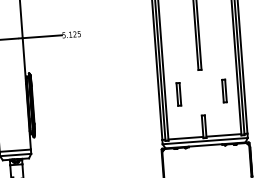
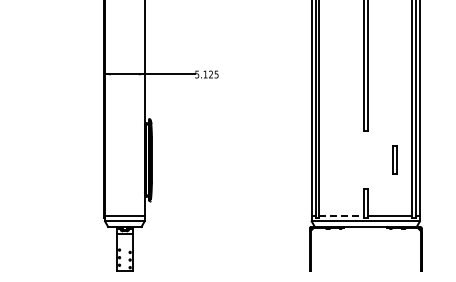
part: (178, 94) -> (336, 159), removed
line: (186, 138) -> (342, 216), solid -> dashed

